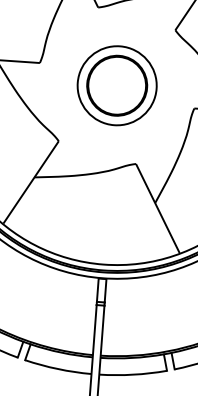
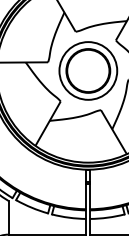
part: (117, 84) -> (88, 70), size x1.43

